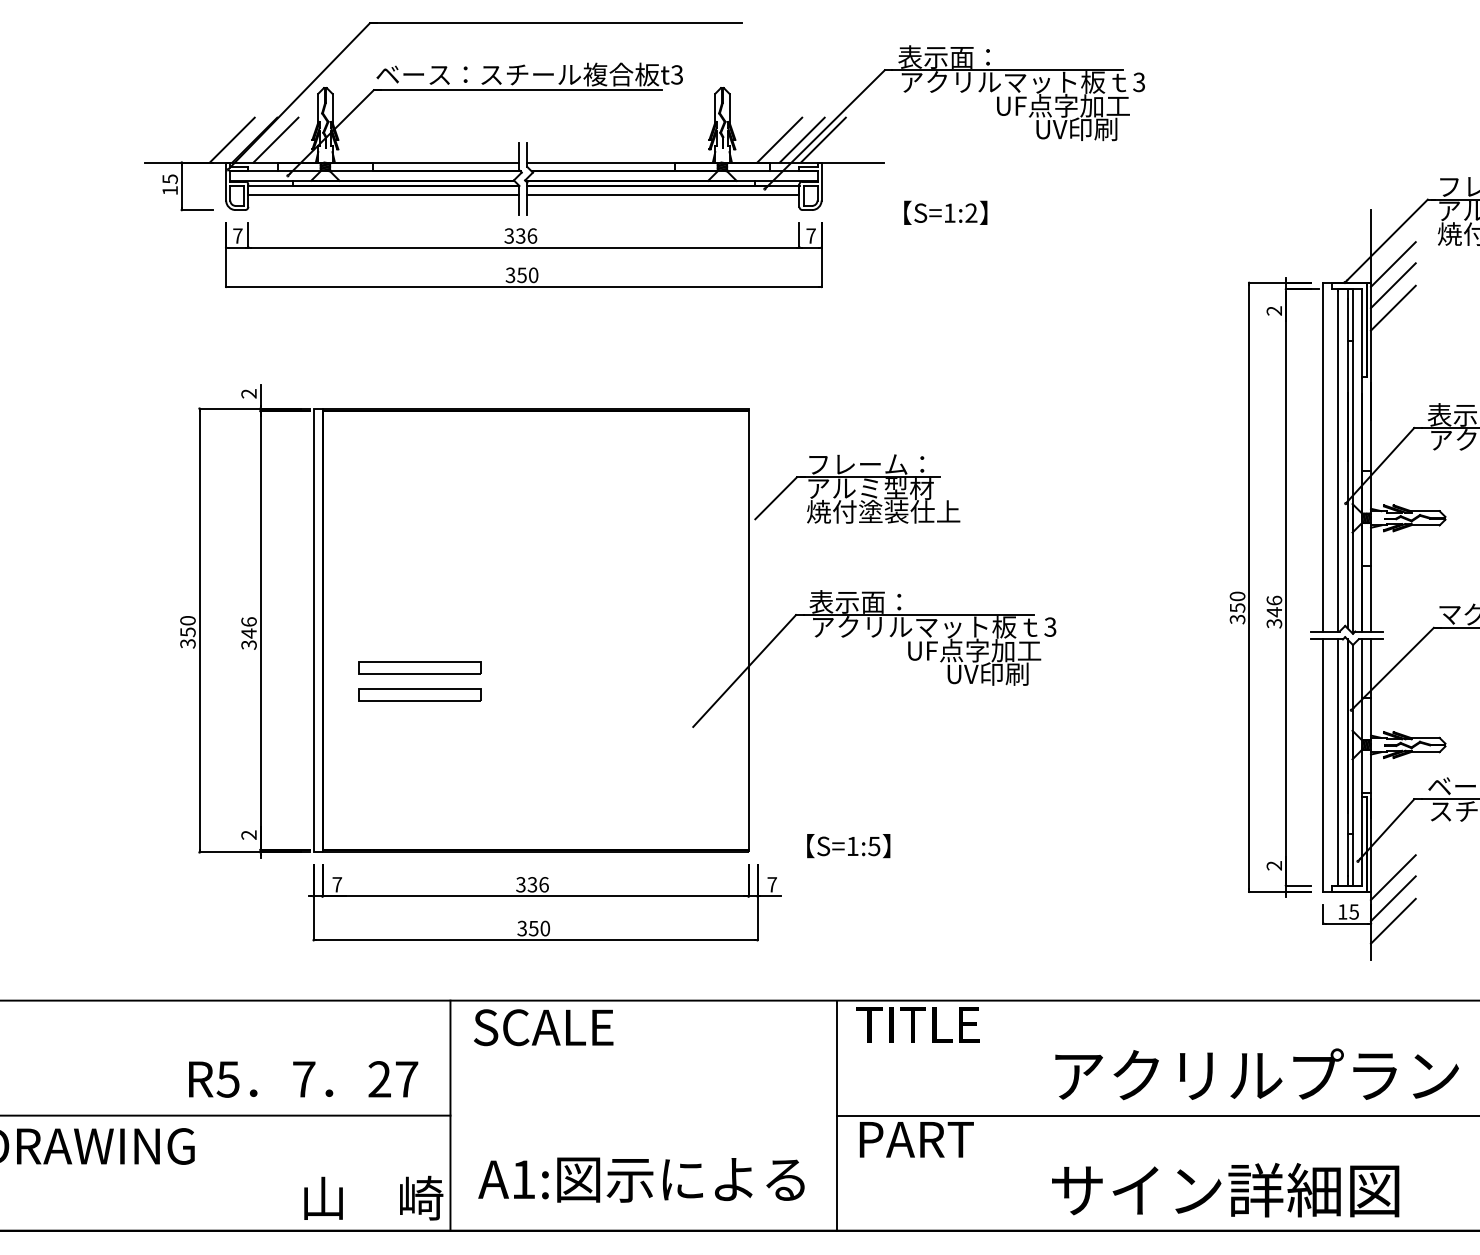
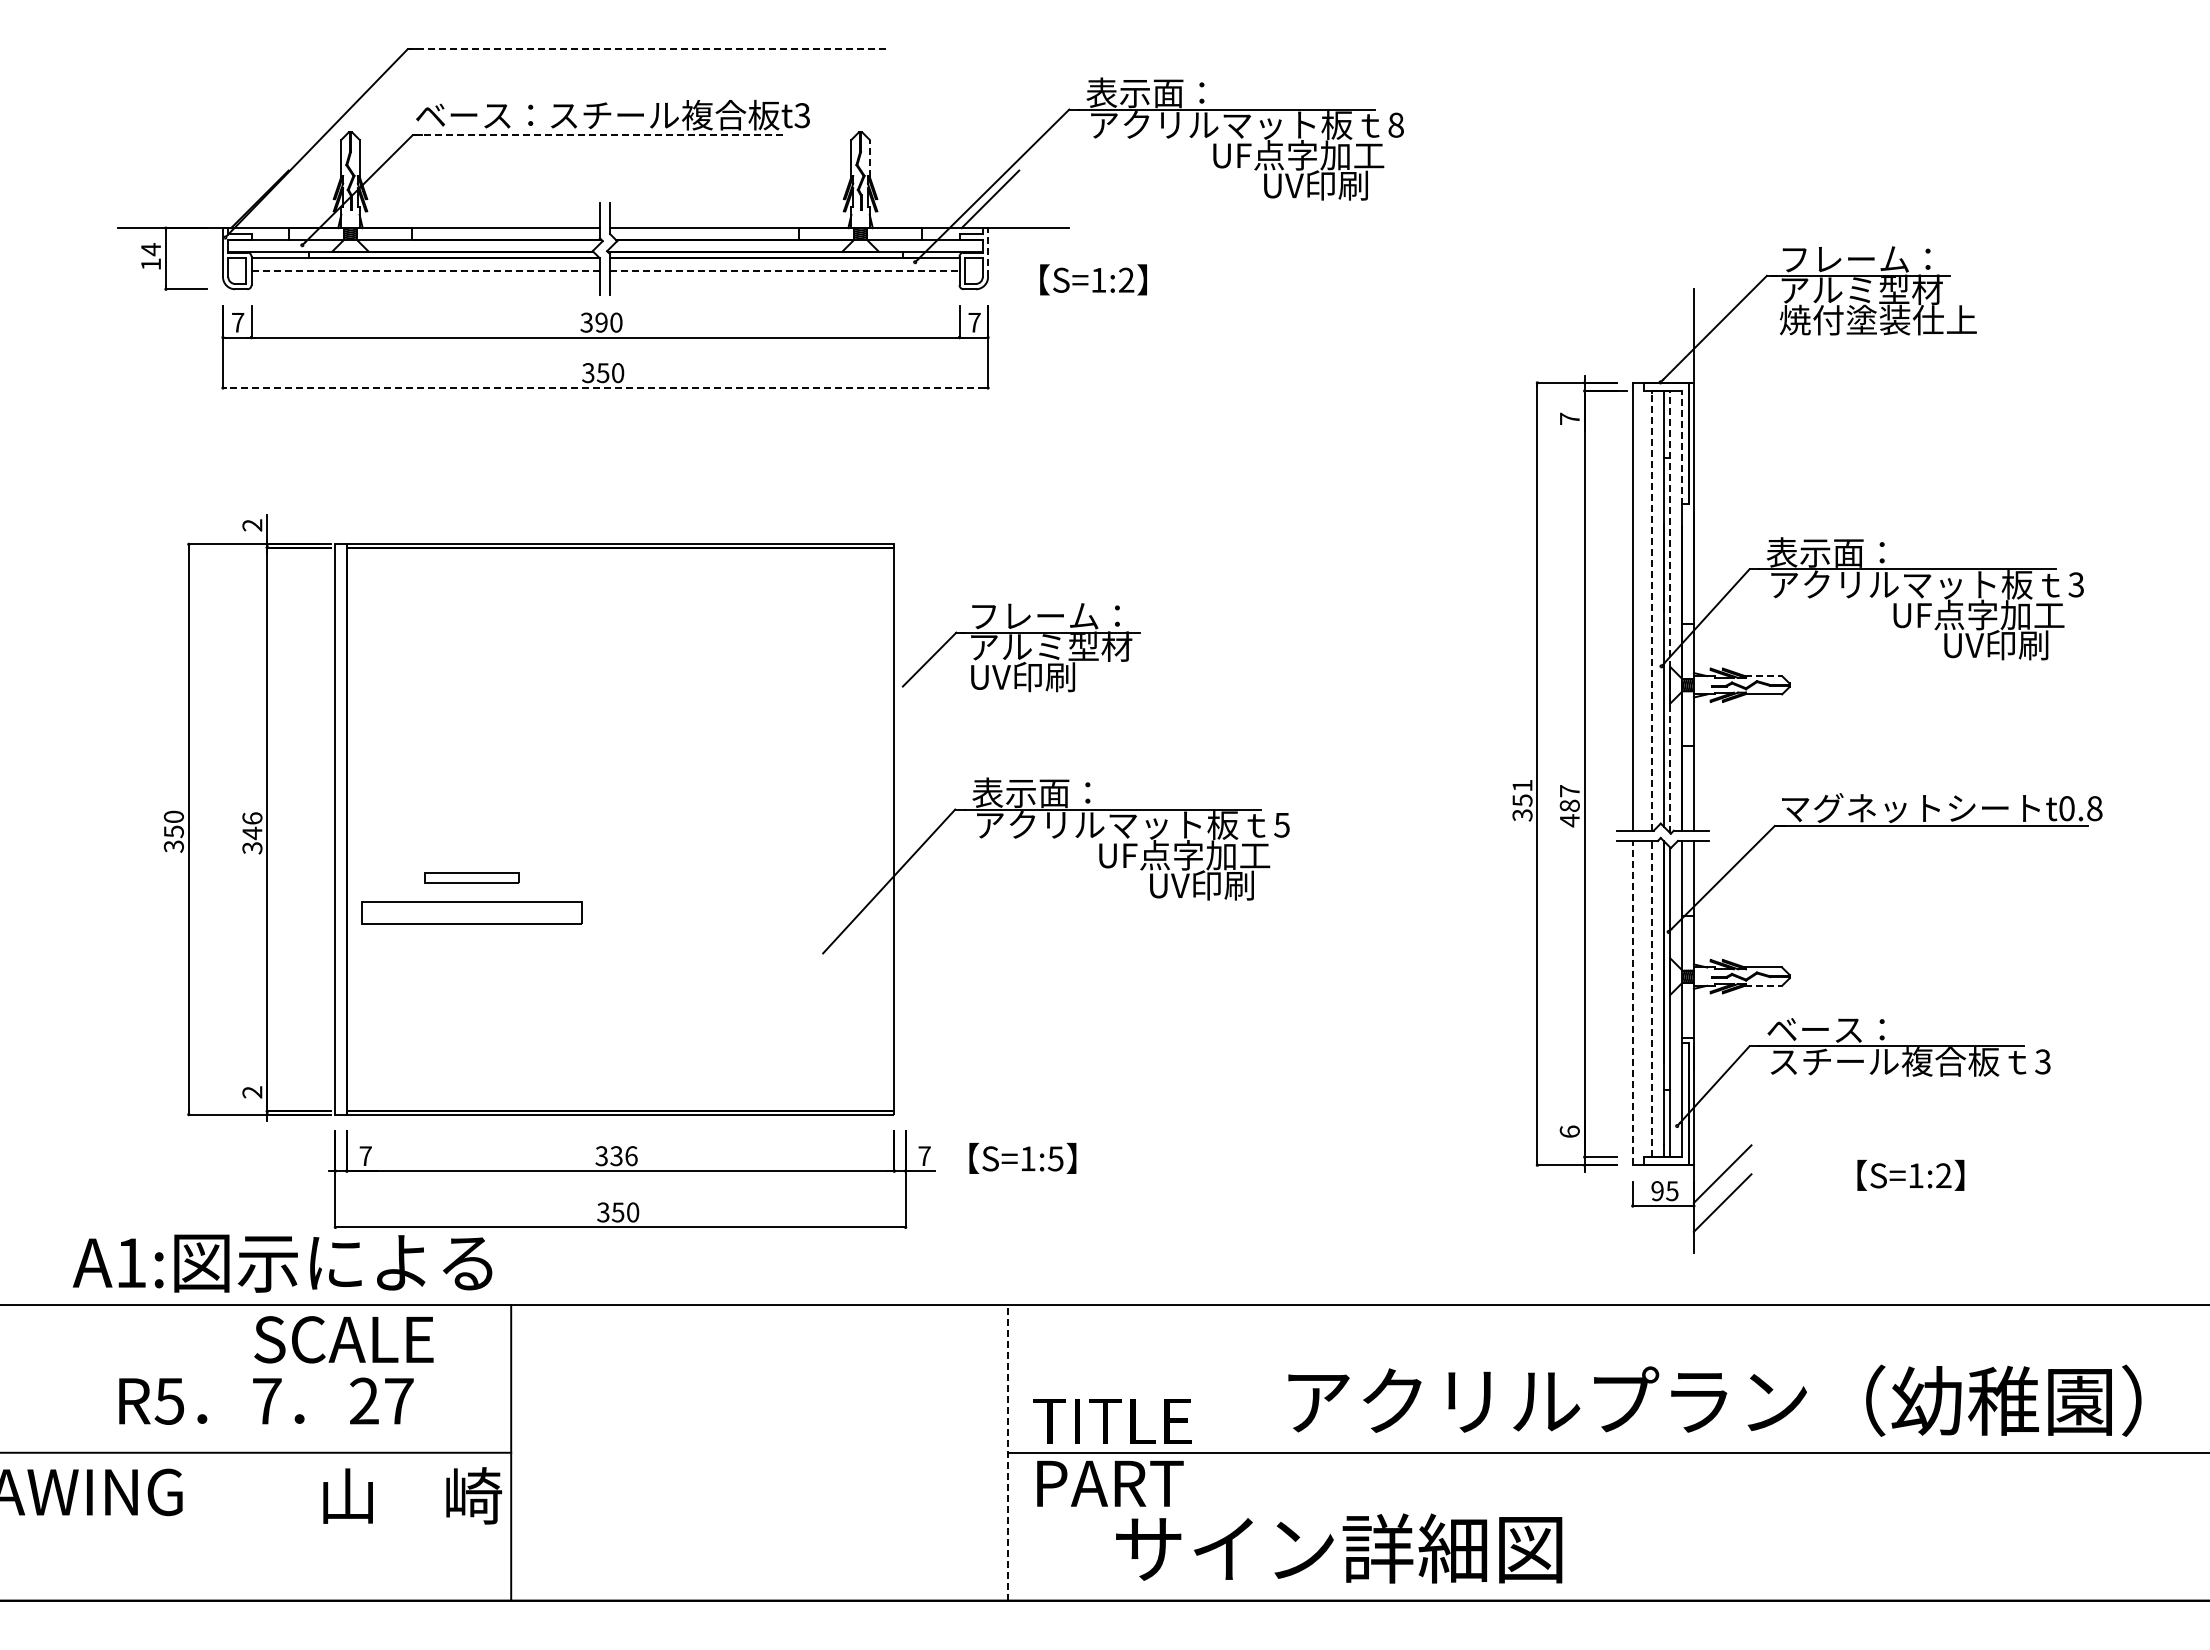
line: (555, 23) -> (646, 49), solid -> dashed
text: (1138, 81) -> (1395, 124), 3 -> 8
line: (517, 90) -> (597, 135), solid -> dashed
line: (729, 107) -> (869, 157), solid -> dashed
line: (232, 140) -> (230, 199), removed
line: (275, 140) -> (286, 199), removed
line: (779, 140) -> (934, 199), removed
line: (802, 140) -> (963, 199), removed
text: (170, 179) -> (151, 249), 15 -> 14
line: (821, 181) -> (988, 252), solid -> dashed
line: (384, 195) -> (426, 270), solid -> dashed
line: (663, 195) -> (784, 270), solid -> dashed
text: (945, 212) -> (1093, 279), moved
text: (526, 235) -> (608, 322), 336 -> 390
line: (1393, 264) -> (1722, 359), removed
line: (1393, 285) -> (1722, 386), removed
line: (523, 286) -> (605, 387), solid -> dashed
line: (1393, 308) -> (1722, 415), removed
text: (1274, 310) -> (1569, 418), 2 -> 7
line: (1362, 333) -> (1682, 447), solid -> dashed
line: (1337, 460) -> (1651, 610), solid -> dashed
line: (1352, 460) -> (1670, 611), solid -> dashed
text: (883, 511) -> (1067, 676), 焼付塗装仕上 -> UV印刷
line: (1425, 511) -> (1764, 676), solid -> dashed
text: (1237, 596) -> (1522, 785), 350 -> 351
text: (1274, 611) -> (1569, 805), 346 -> 487
text: (1050, 626) -> (1282, 824), 3 -> 5
part: (419, 667) -> (471, 877), size x0.6
part: (419, 695) -> (471, 912), size x1.4
line: (1425, 751) -> (1764, 985), solid -> dashed
line: (1337, 762) -> (1651, 998), solid -> dashed
line: (1323, 765) -> (1632, 1002), solid -> dashed
text: (848, 846) -> (1022, 1158), moved
text: (1274, 865) -> (1569, 1131), 2 -> 6
line: (1393, 877) -> (1722, 1146), removed
text: (1342, 912) -> (1657, 1191), 15 -> 95
text: (918, 1025) -> (1112, 1421), moved
text: (543, 1027) -> (343, 1339), moved
text: (303, 1078) -> (266, 1400), moved
line: (836, 1115) -> (1007, 1452), solid -> dashed
text: (641, 1180) -> (282, 1263), moved
text: (1225, 1190) -> (1339, 1548), moved
text: (373, 1197) -> (412, 1495), moved

